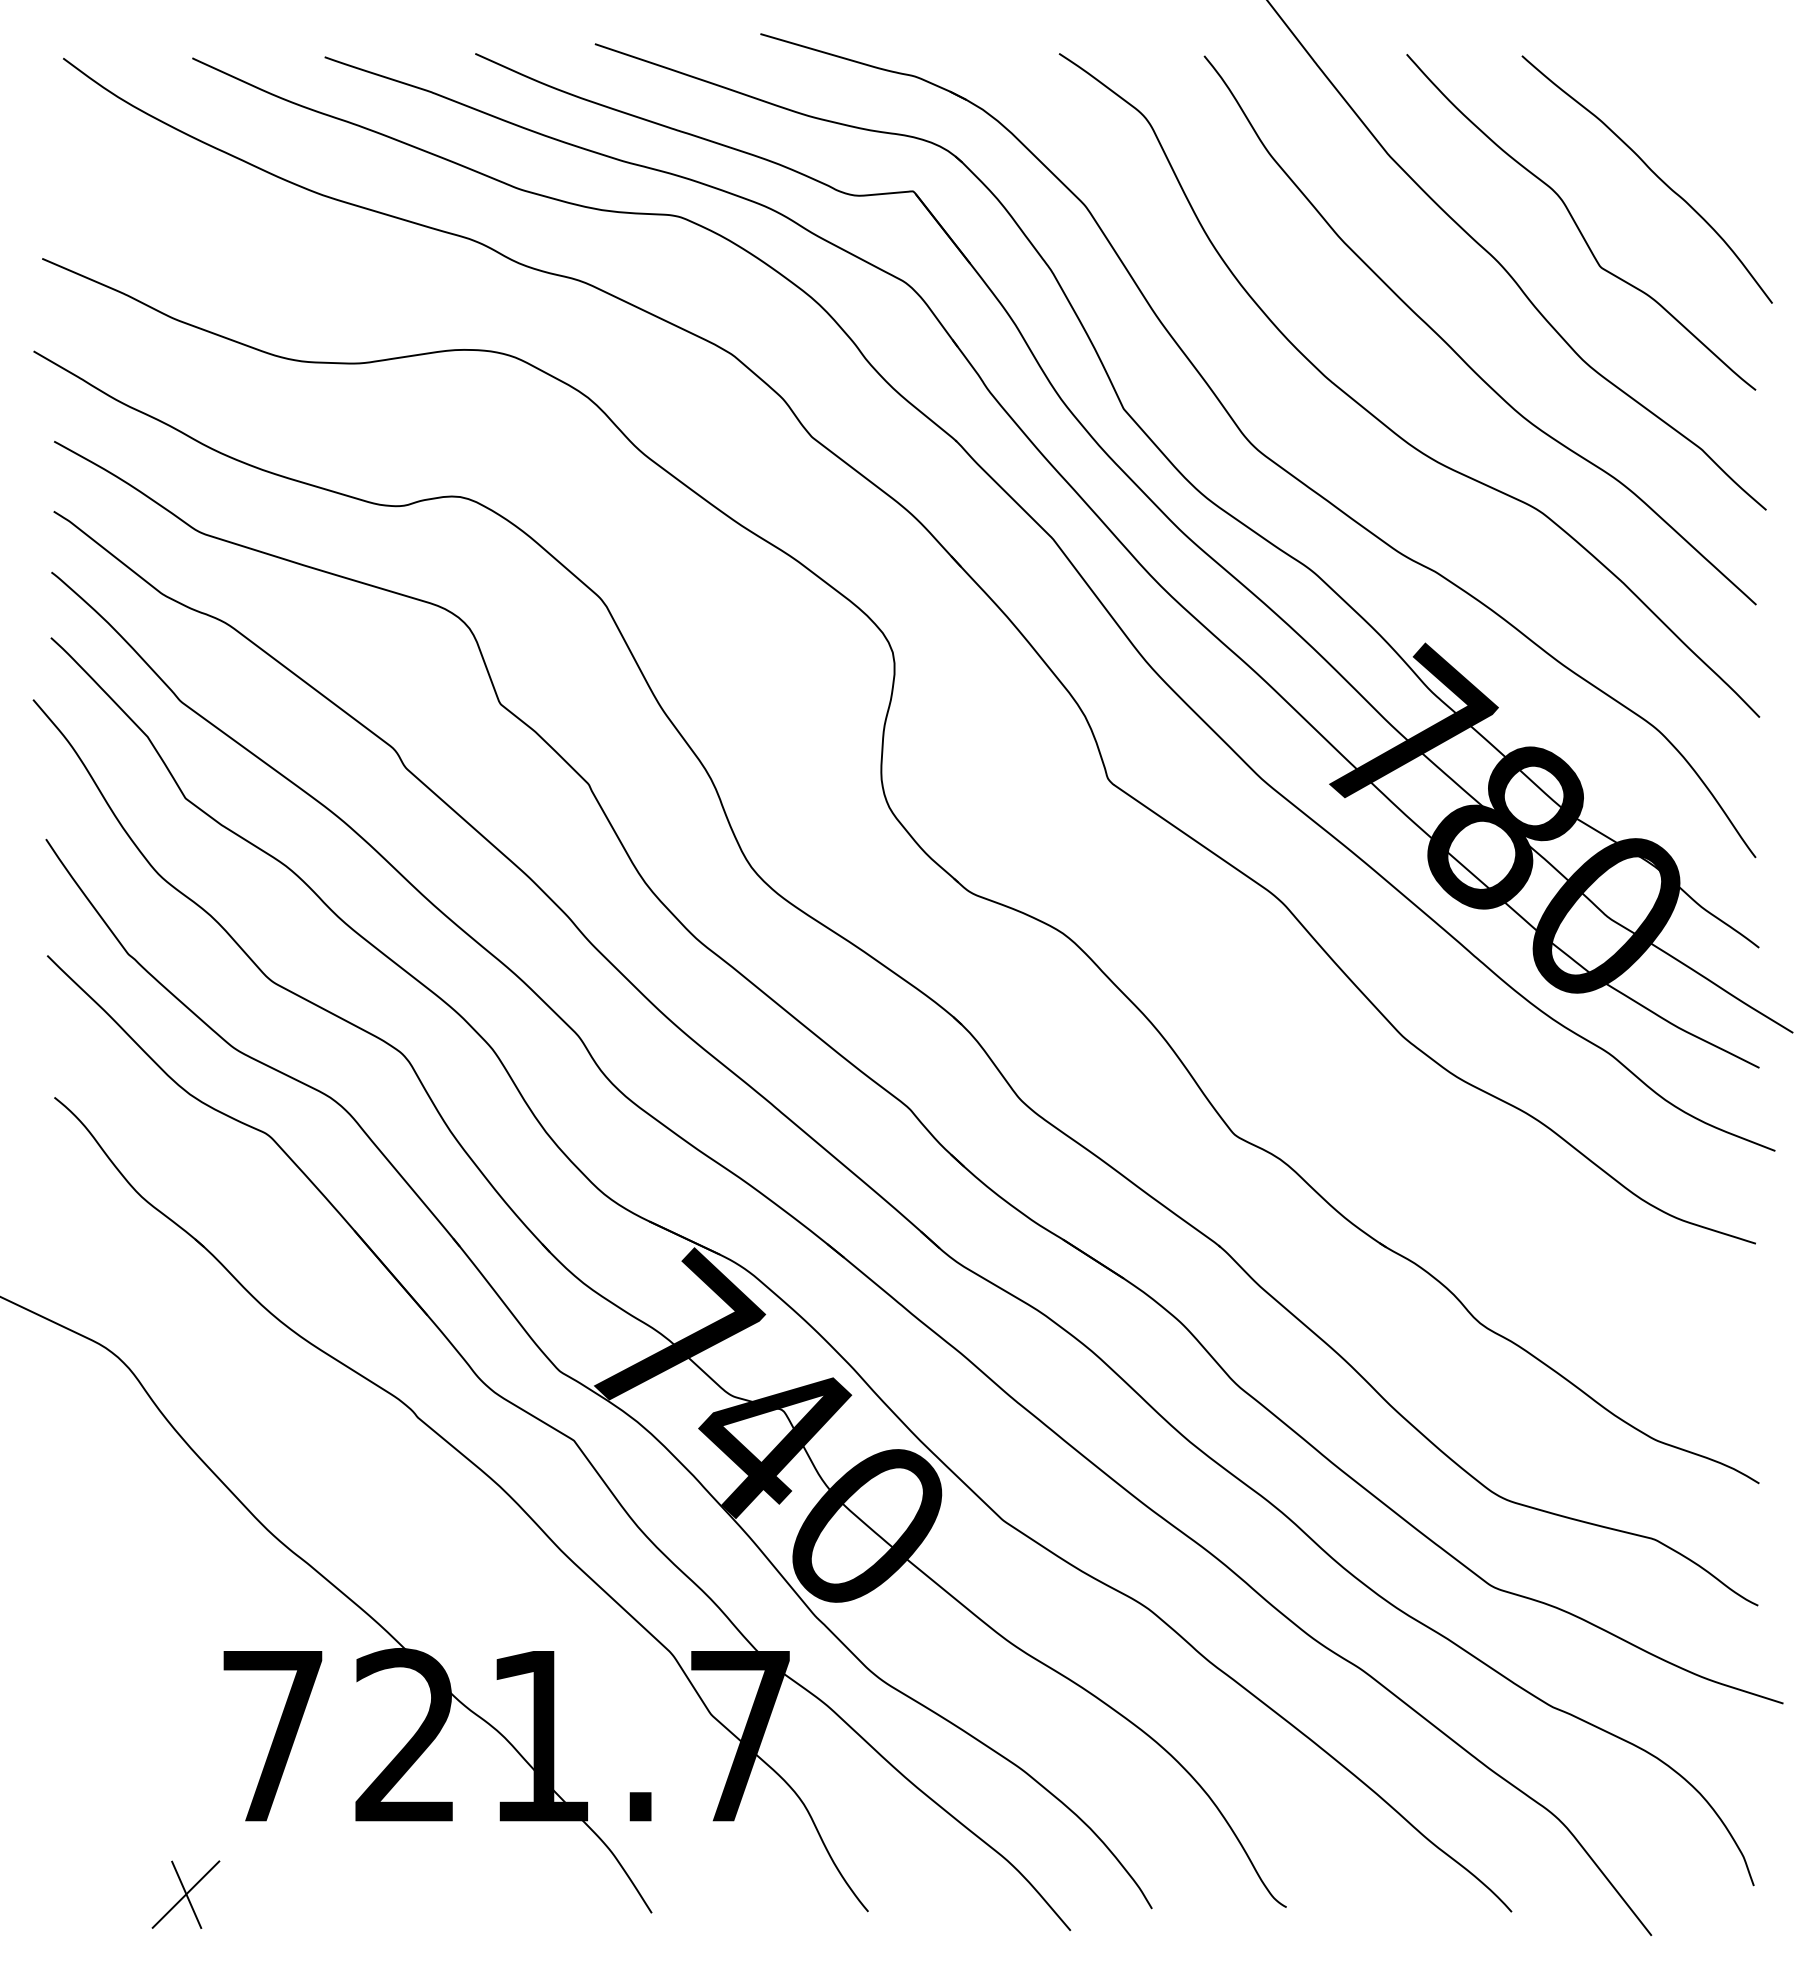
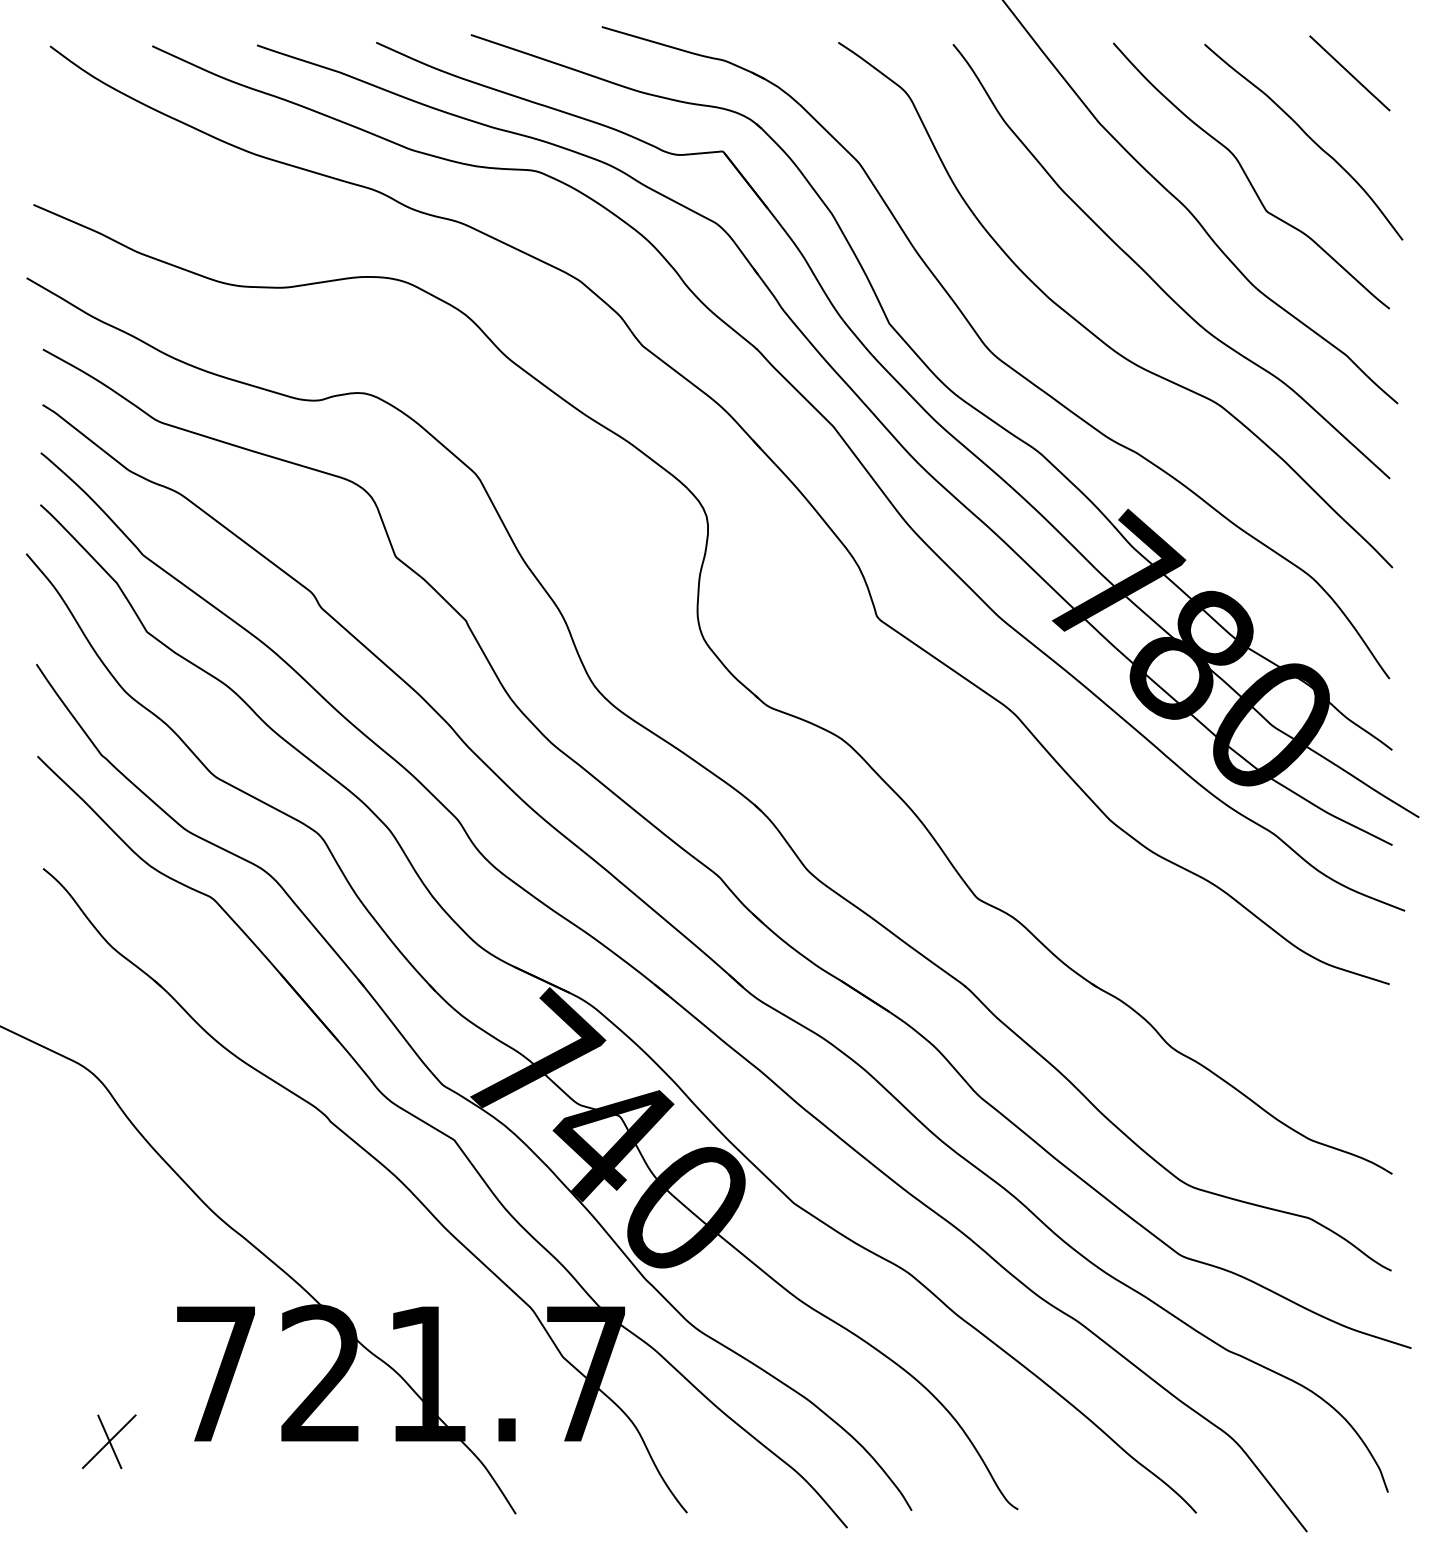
line: (1705, 92) -> (1349, 73), added
part: (185, 1894) -> (108, 1441), moved

